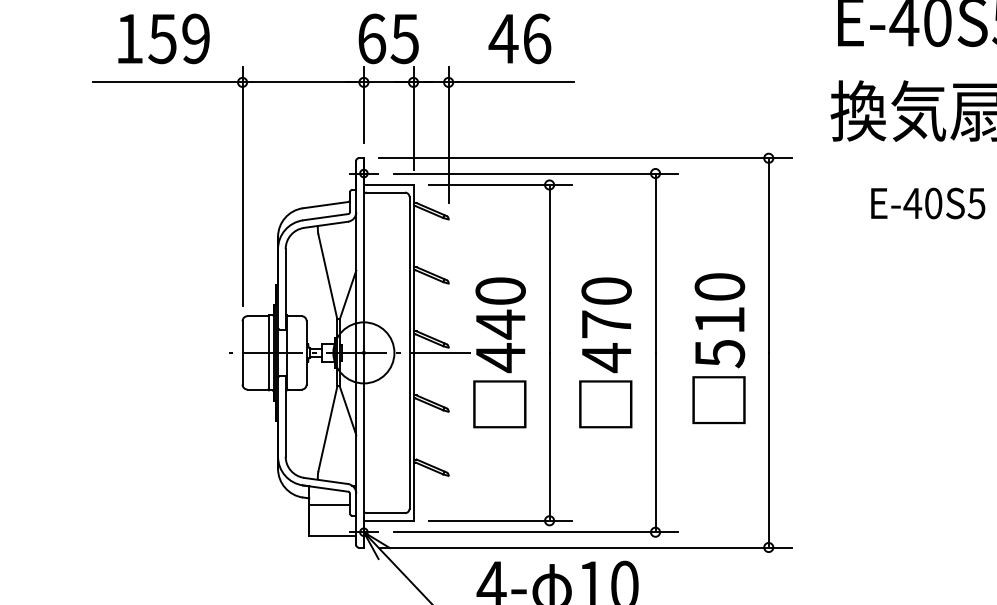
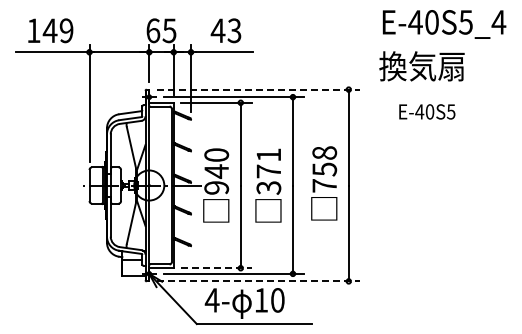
text: (161, 38) -> (49, 30), 159 -> 149
text: (536, 38) -> (234, 30), 46 -> 43
line: (585, 158) -> (258, 89), solid -> dashed
text: (719, 320) -> (324, 169), 510 -> 758
text: (605, 324) -> (268, 171), 470 -> 371
text: (500, 356) -> (216, 187), 440 -> 940
line: (502, 521) -> (217, 268), solid -> dashed
line: (585, 547) -> (258, 281), solid -> dashed

